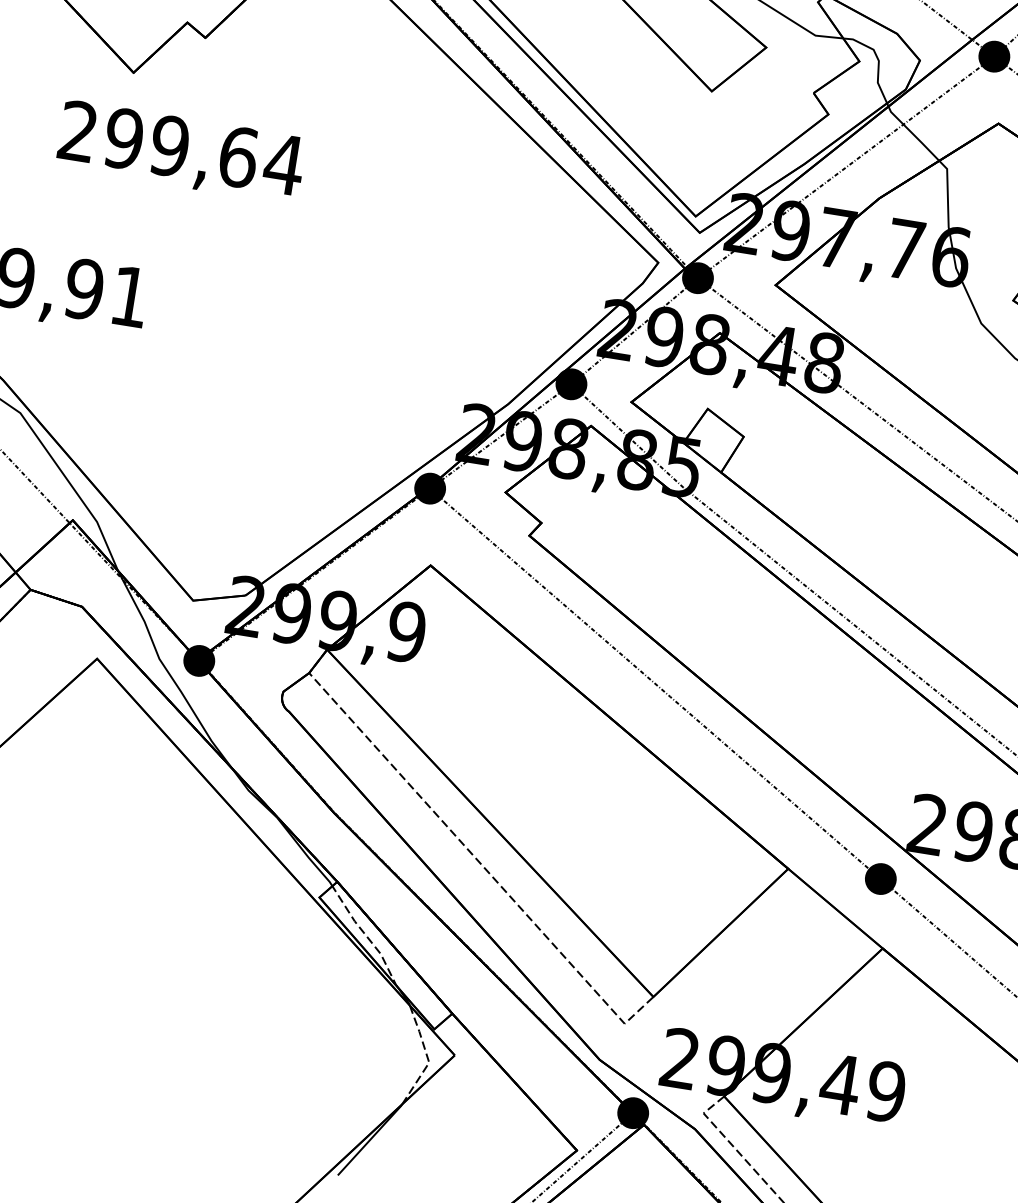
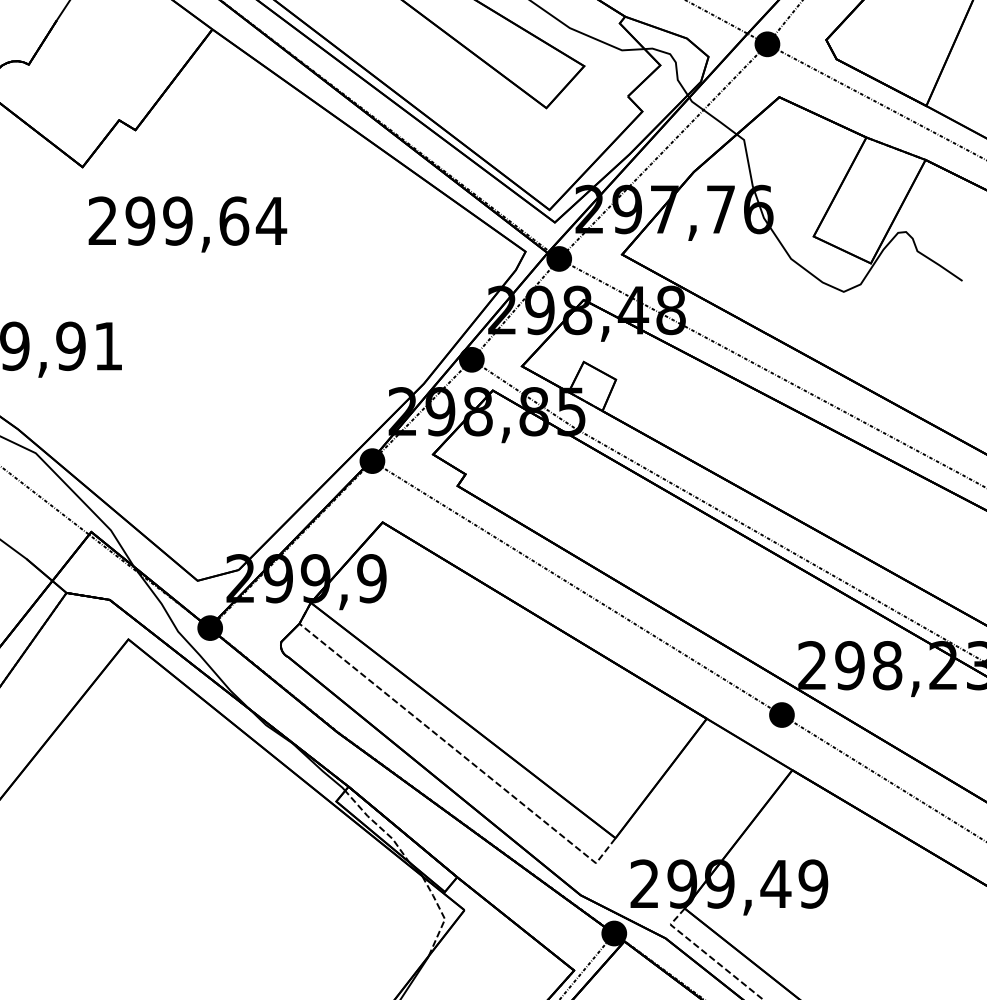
text: (180, 152) -> (187, 224), moved

